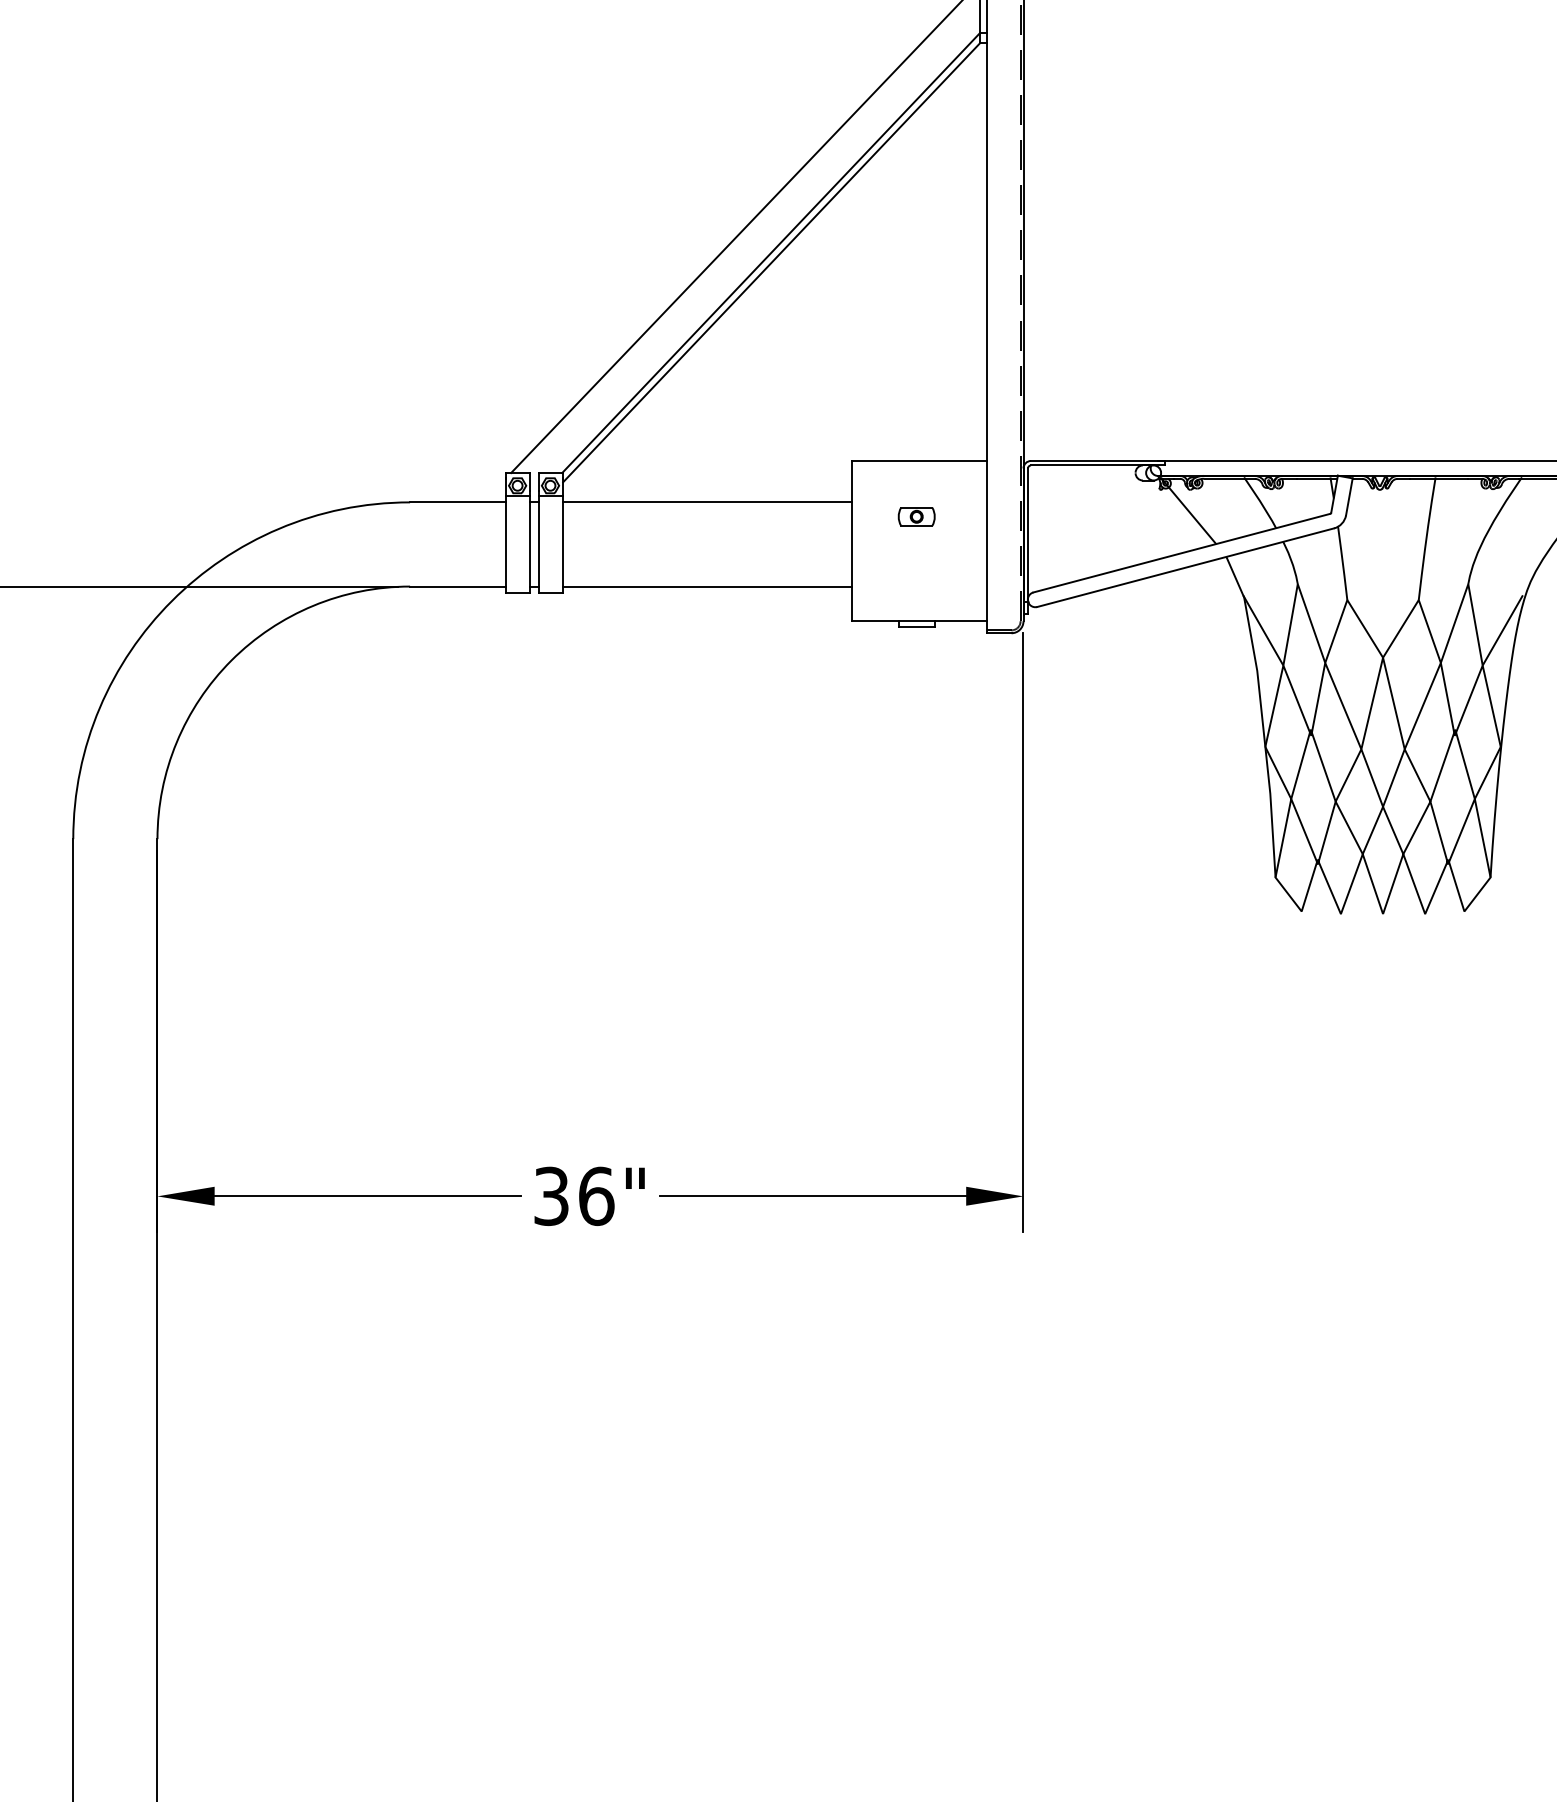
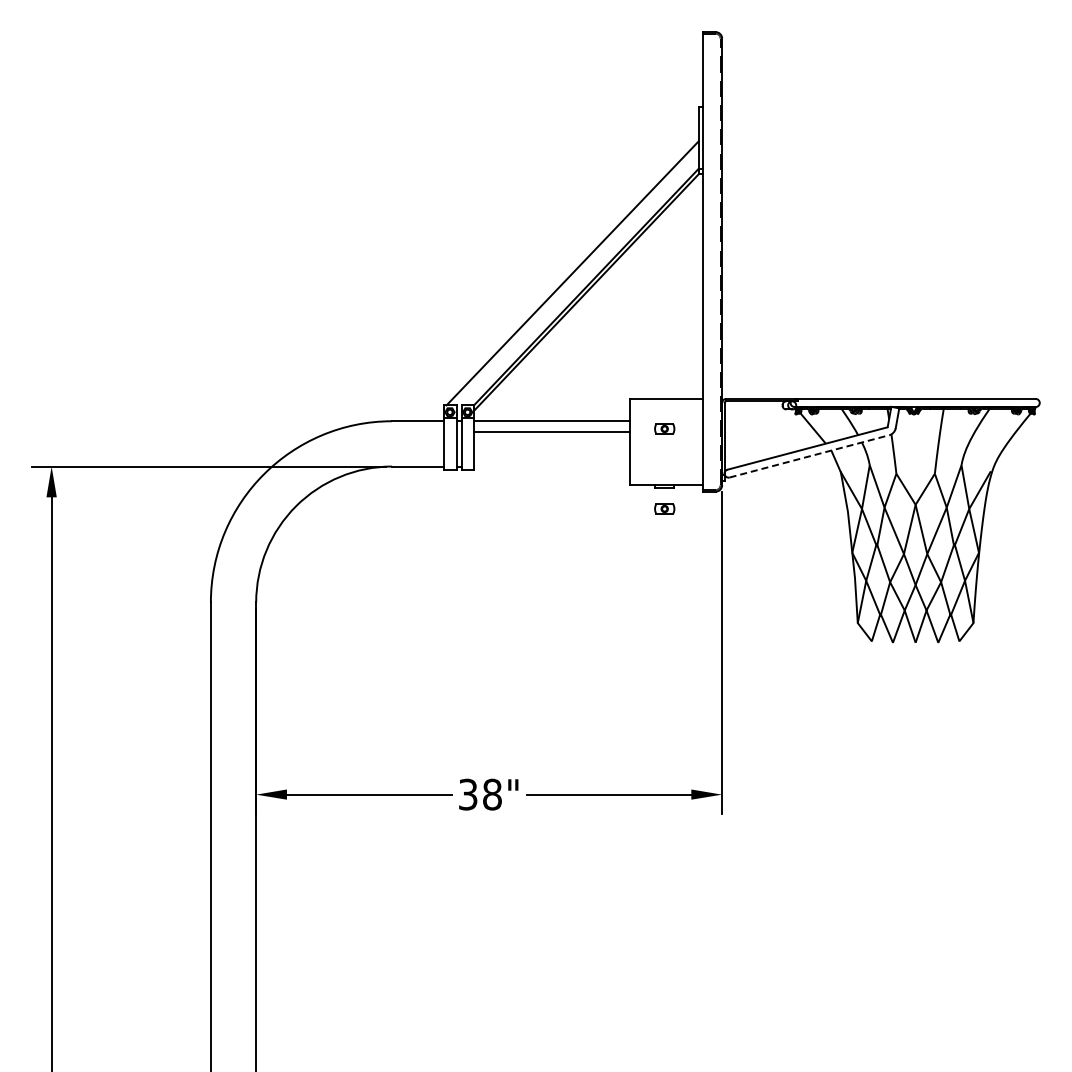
line: (1185, 567) -> (809, 456), solid -> dashed
line: (706, 586) -> (551, 431), moved
part: (916, 664) -> (664, 508), added
text: (596, 1196) -> (492, 794), 36" -> 38"

